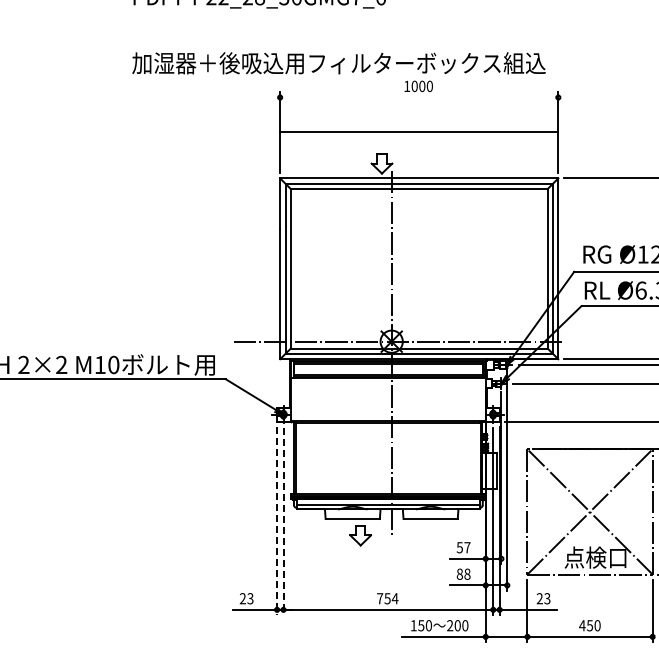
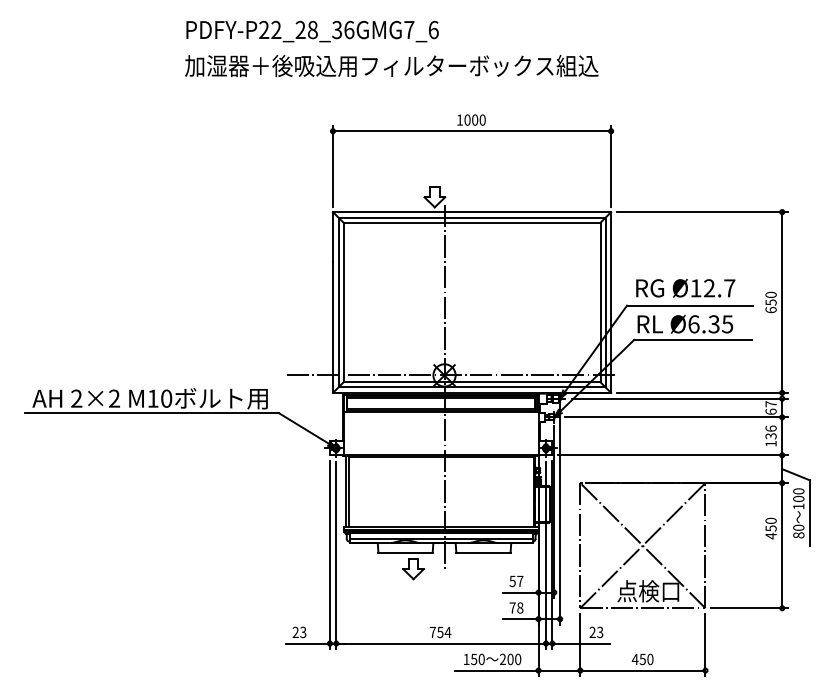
text: (338, 63) -> (391, 66), moved
line: (418, 131) -> (471, 131), moved
line: (276, 521) -> (329, 555), dashed -> solid
line: (283, 522) -> (336, 556), dashed -> solid
text: (459, 573) -> (512, 607), 88 -> 78

